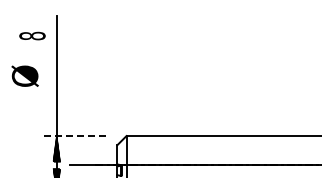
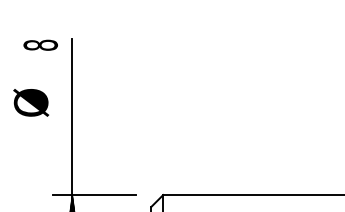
text: (32, 35) -> (40, 44), moved
text: (24, 75) -> (30, 101), moved
line: (73, 136) -> (94, 195), dashed -> solid

